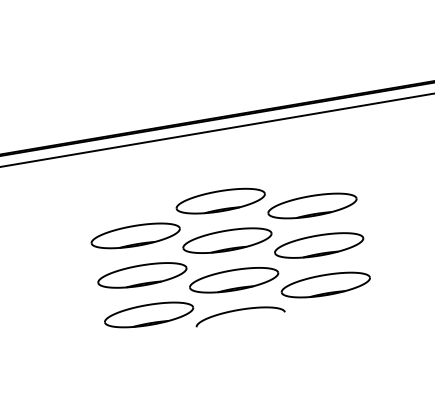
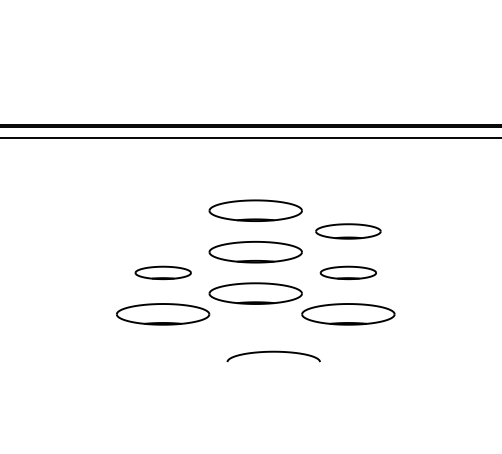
part: (312, 206) -> (348, 231), size x0.7
part: (136, 235) -> (163, 231), removed
part: (319, 245) -> (348, 272), size x0.6
part: (142, 274) -> (163, 272), size x0.6
curve: (239, 310) -> (273, 352), moved

